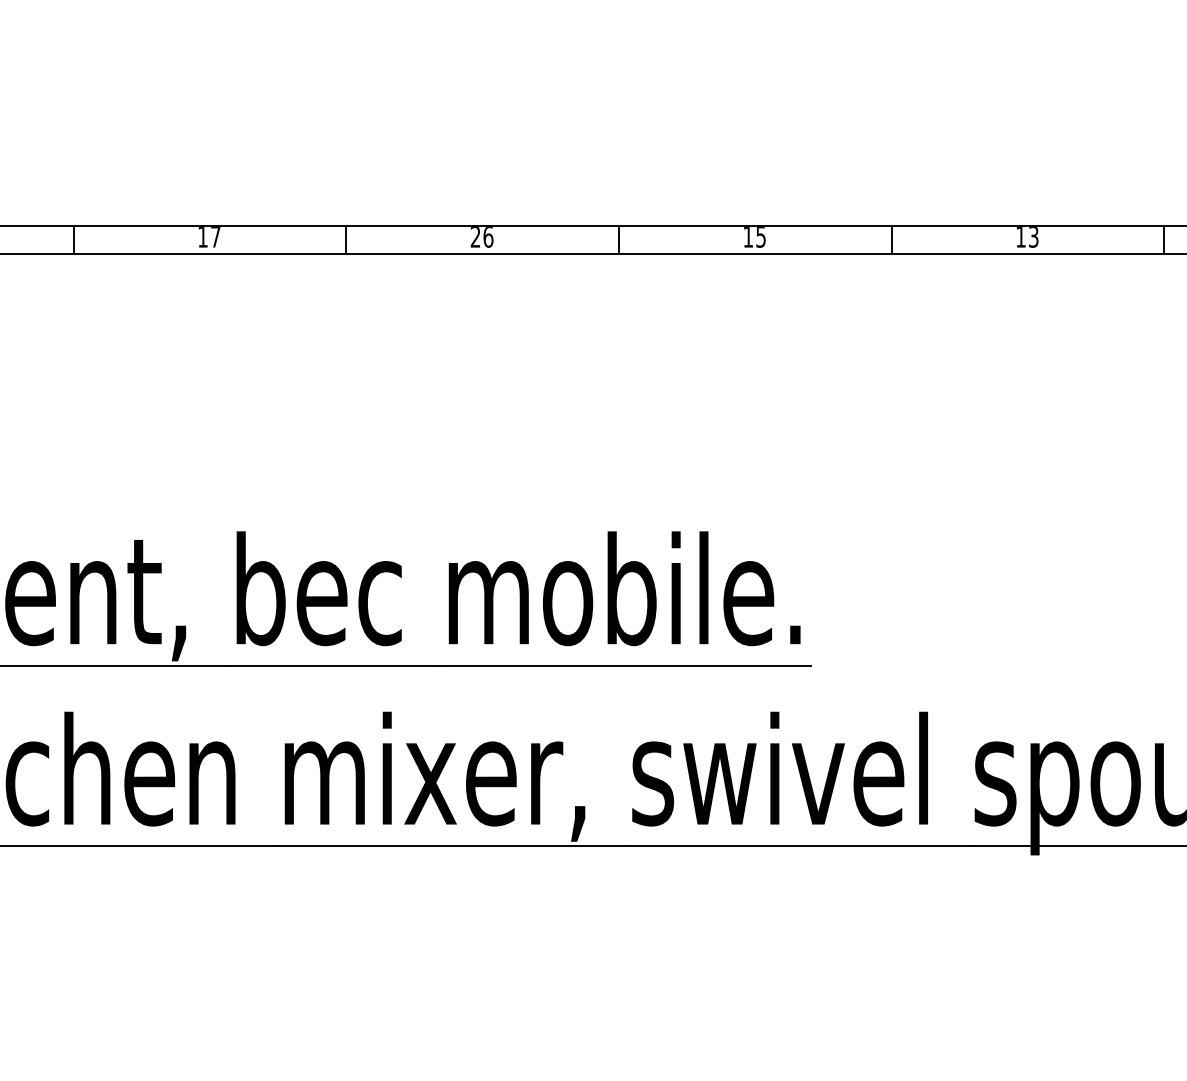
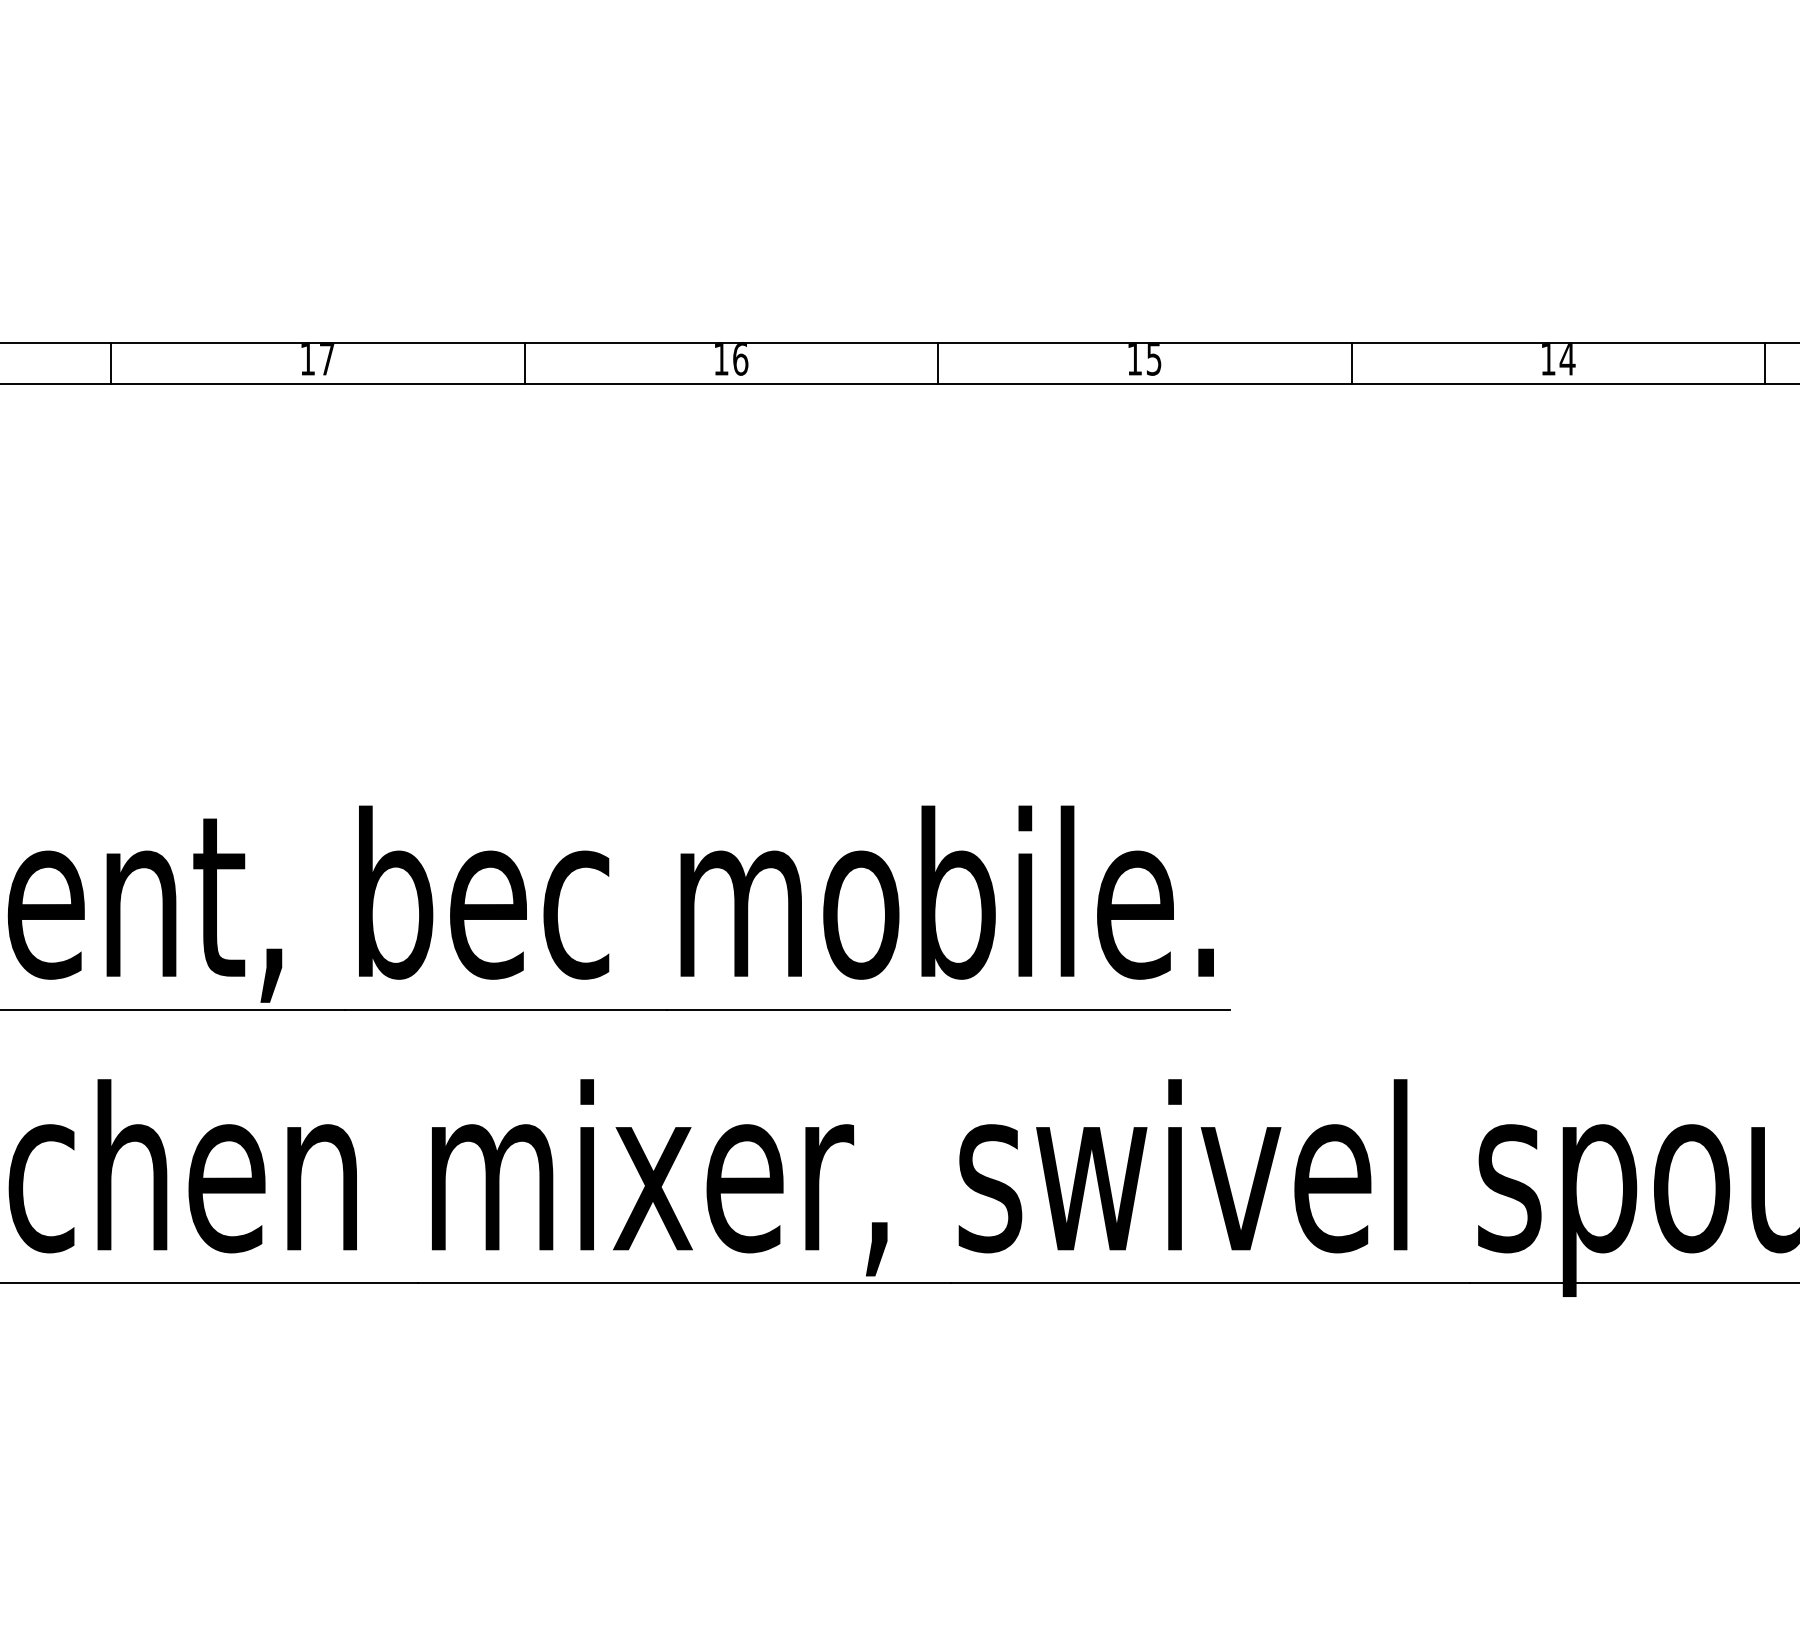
text: (475, 237) -> (721, 360), 26 -> 16
text: (1033, 237) -> (1567, 360), 13 -> 14

